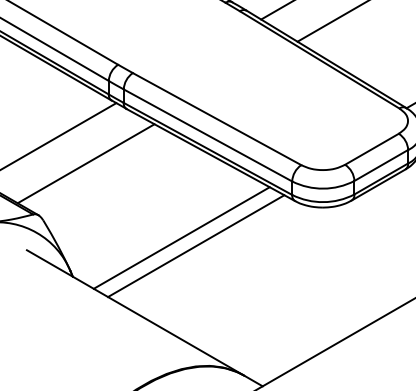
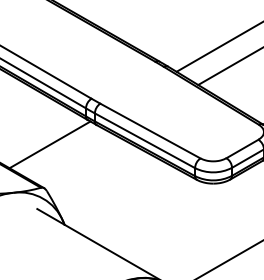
line: (86, 163) -> (72, 157), removed
line: (181, 237) -> (129, 201), removed
line: (195, 245) -> (137, 206), removed

